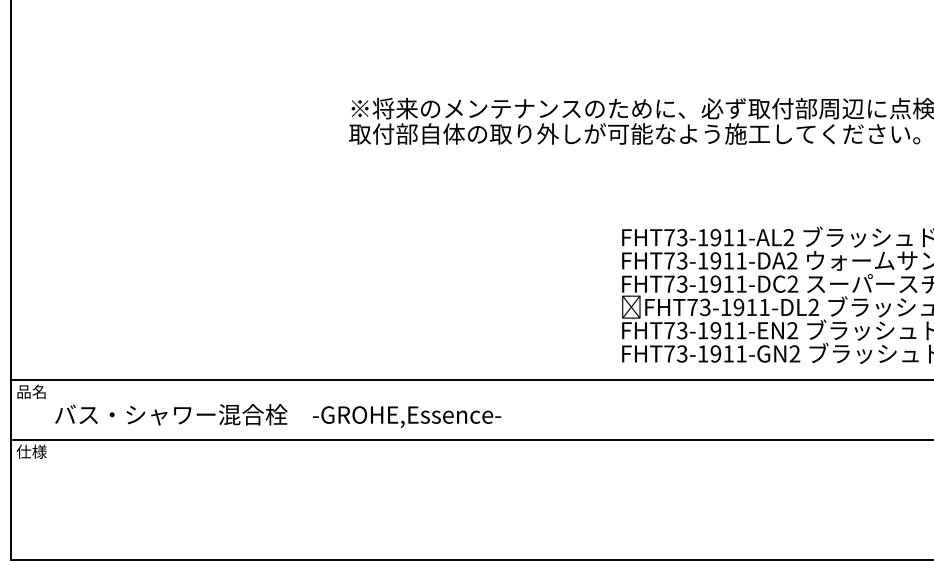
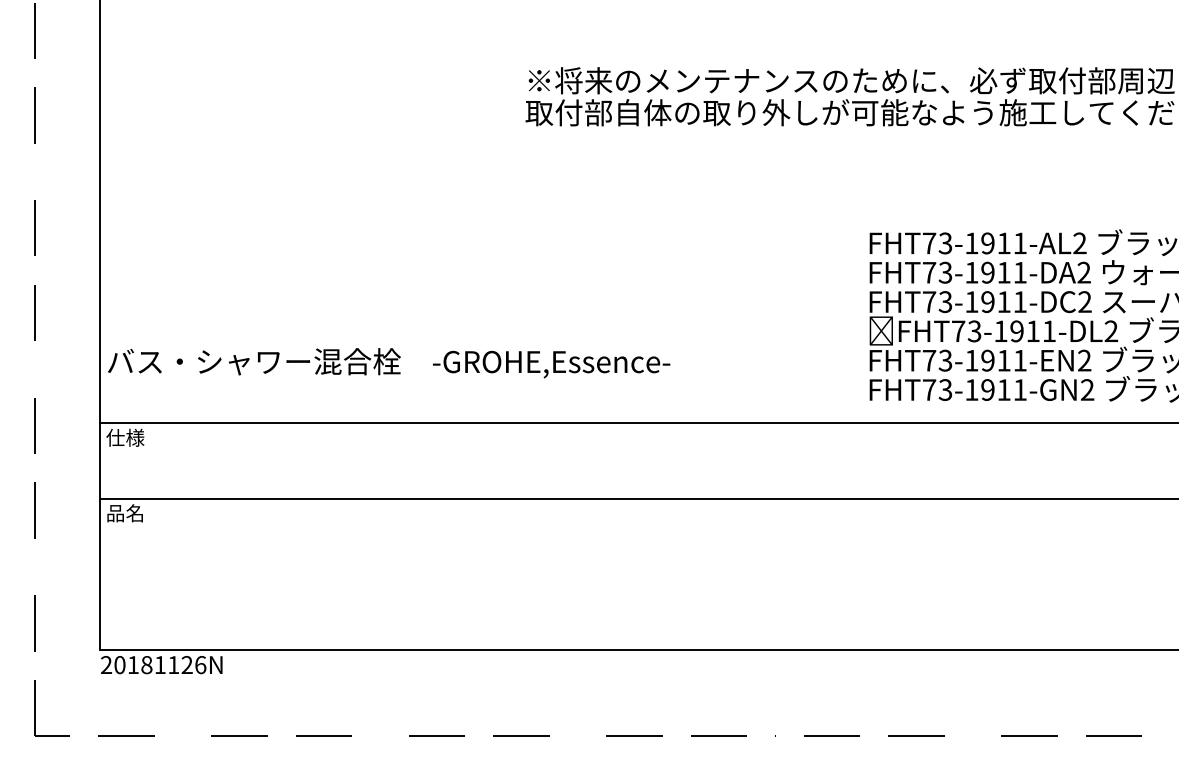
text: (31, 391) -> (125, 437), 品名 -> 仕様
text: (278, 416) -> (389, 363), moved
text: (31, 451) -> (125, 513), 仕様 -> 品名

